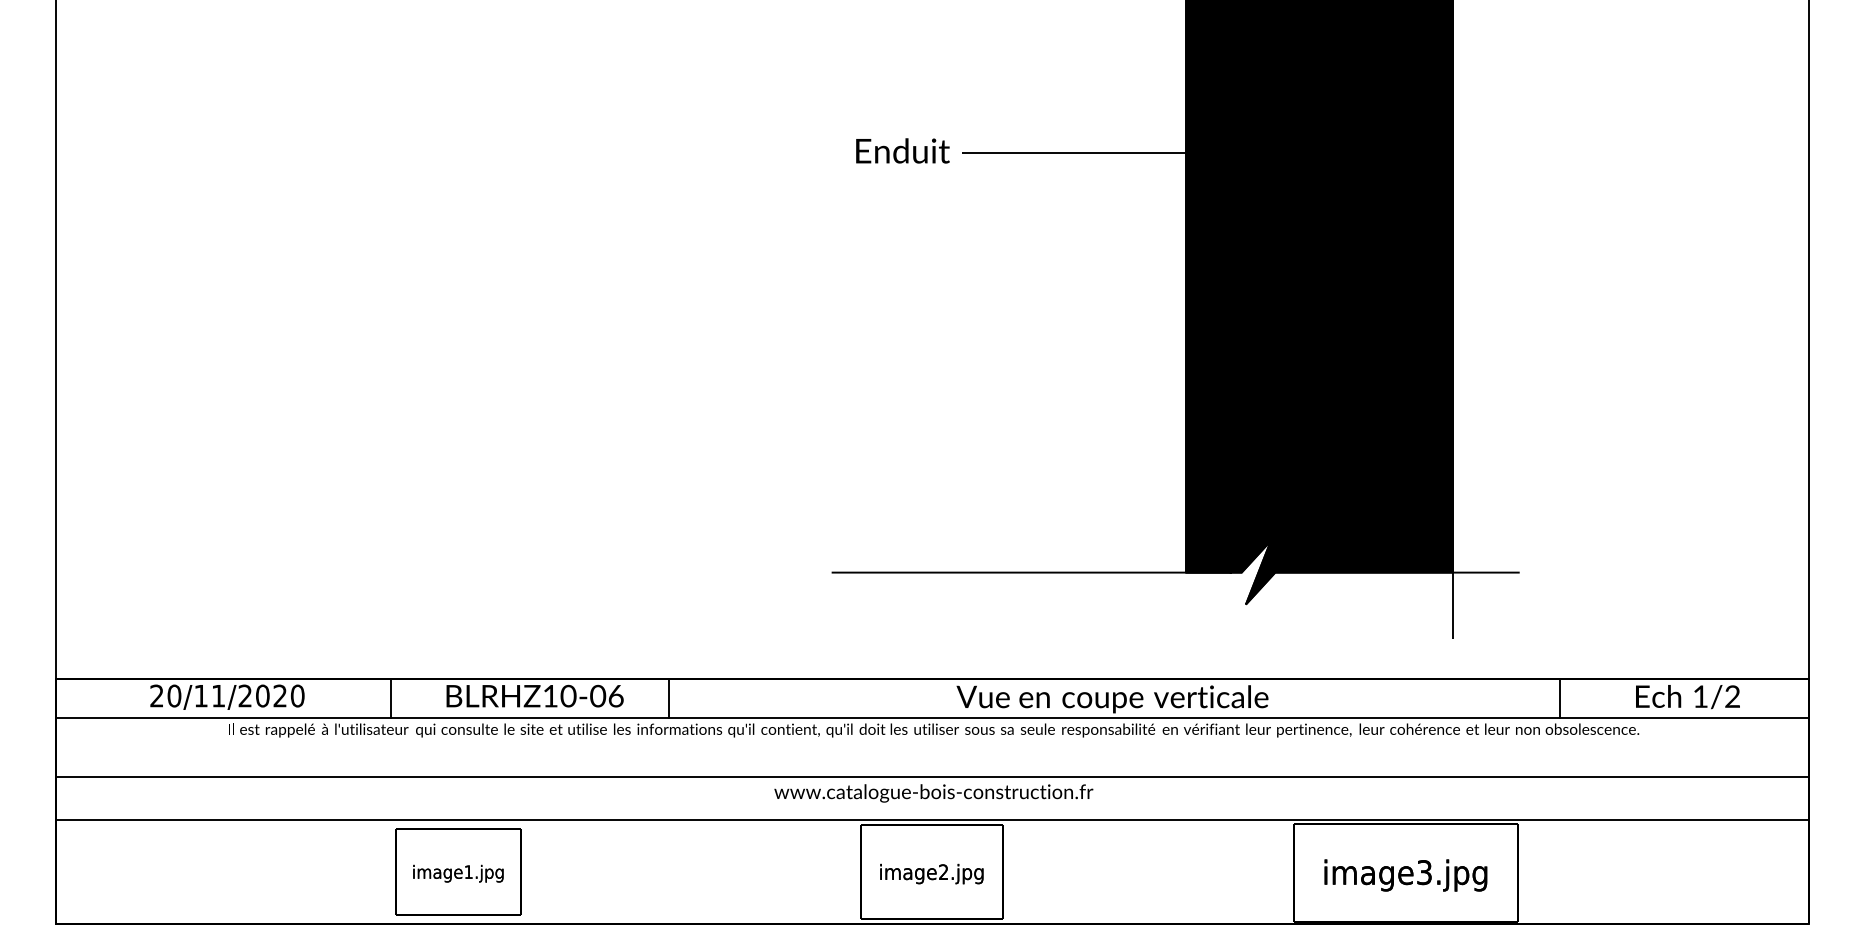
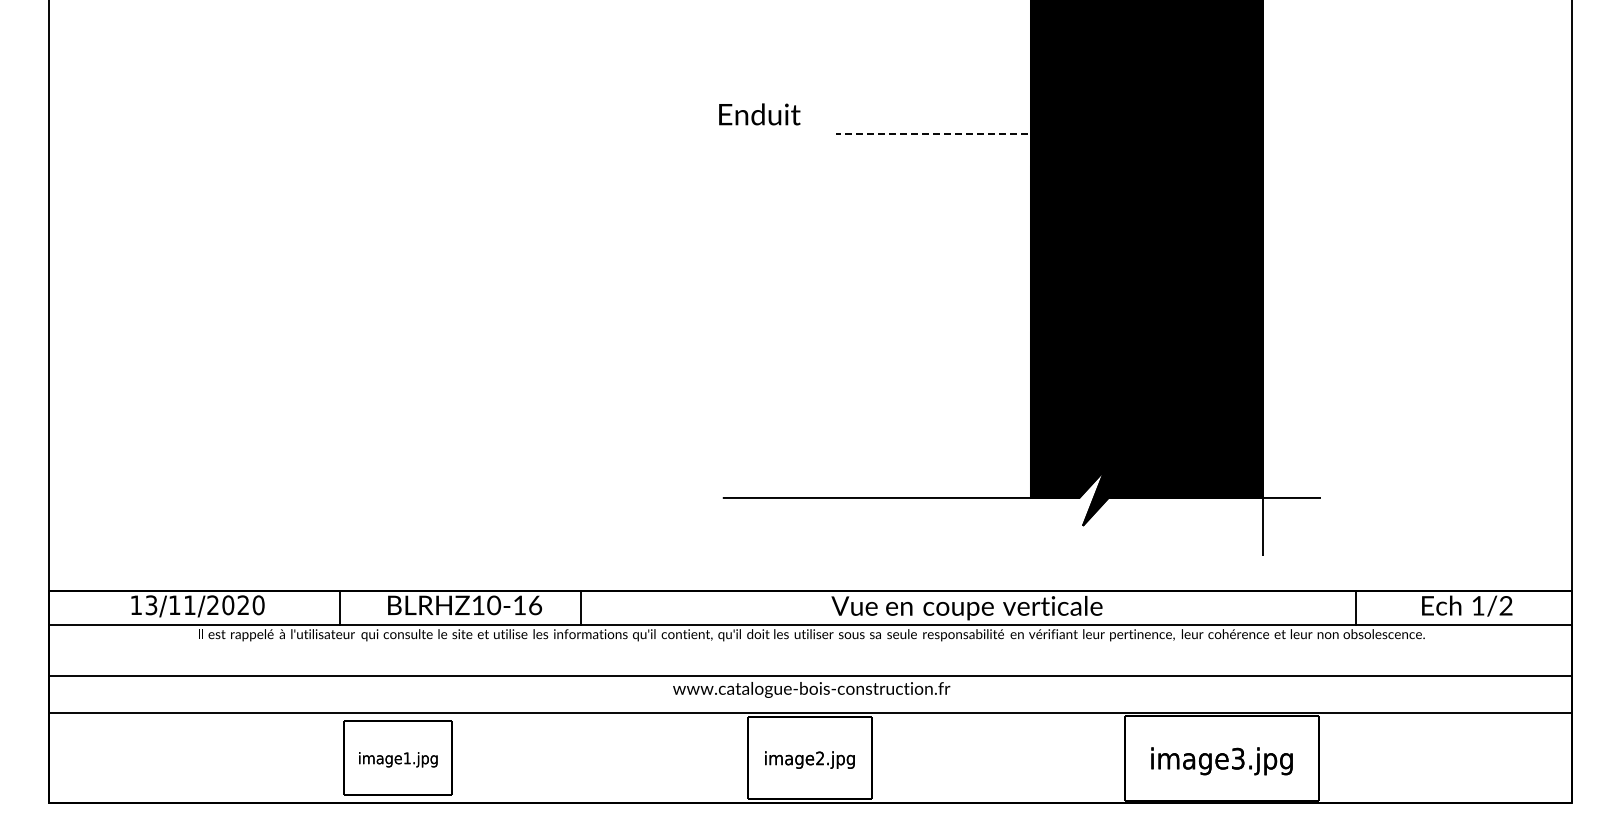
text: (902, 151) -> (759, 114), moved
line: (1084, 153) -> (942, 133), solid -> dashed
text: (165, 696) -> (143, 605), 20/11/2020 -> 13/11/2020
text: (597, 696) -> (519, 605), \c16711848;BLRHZ10-06 -> \c16711848;BLRHZ10-16

